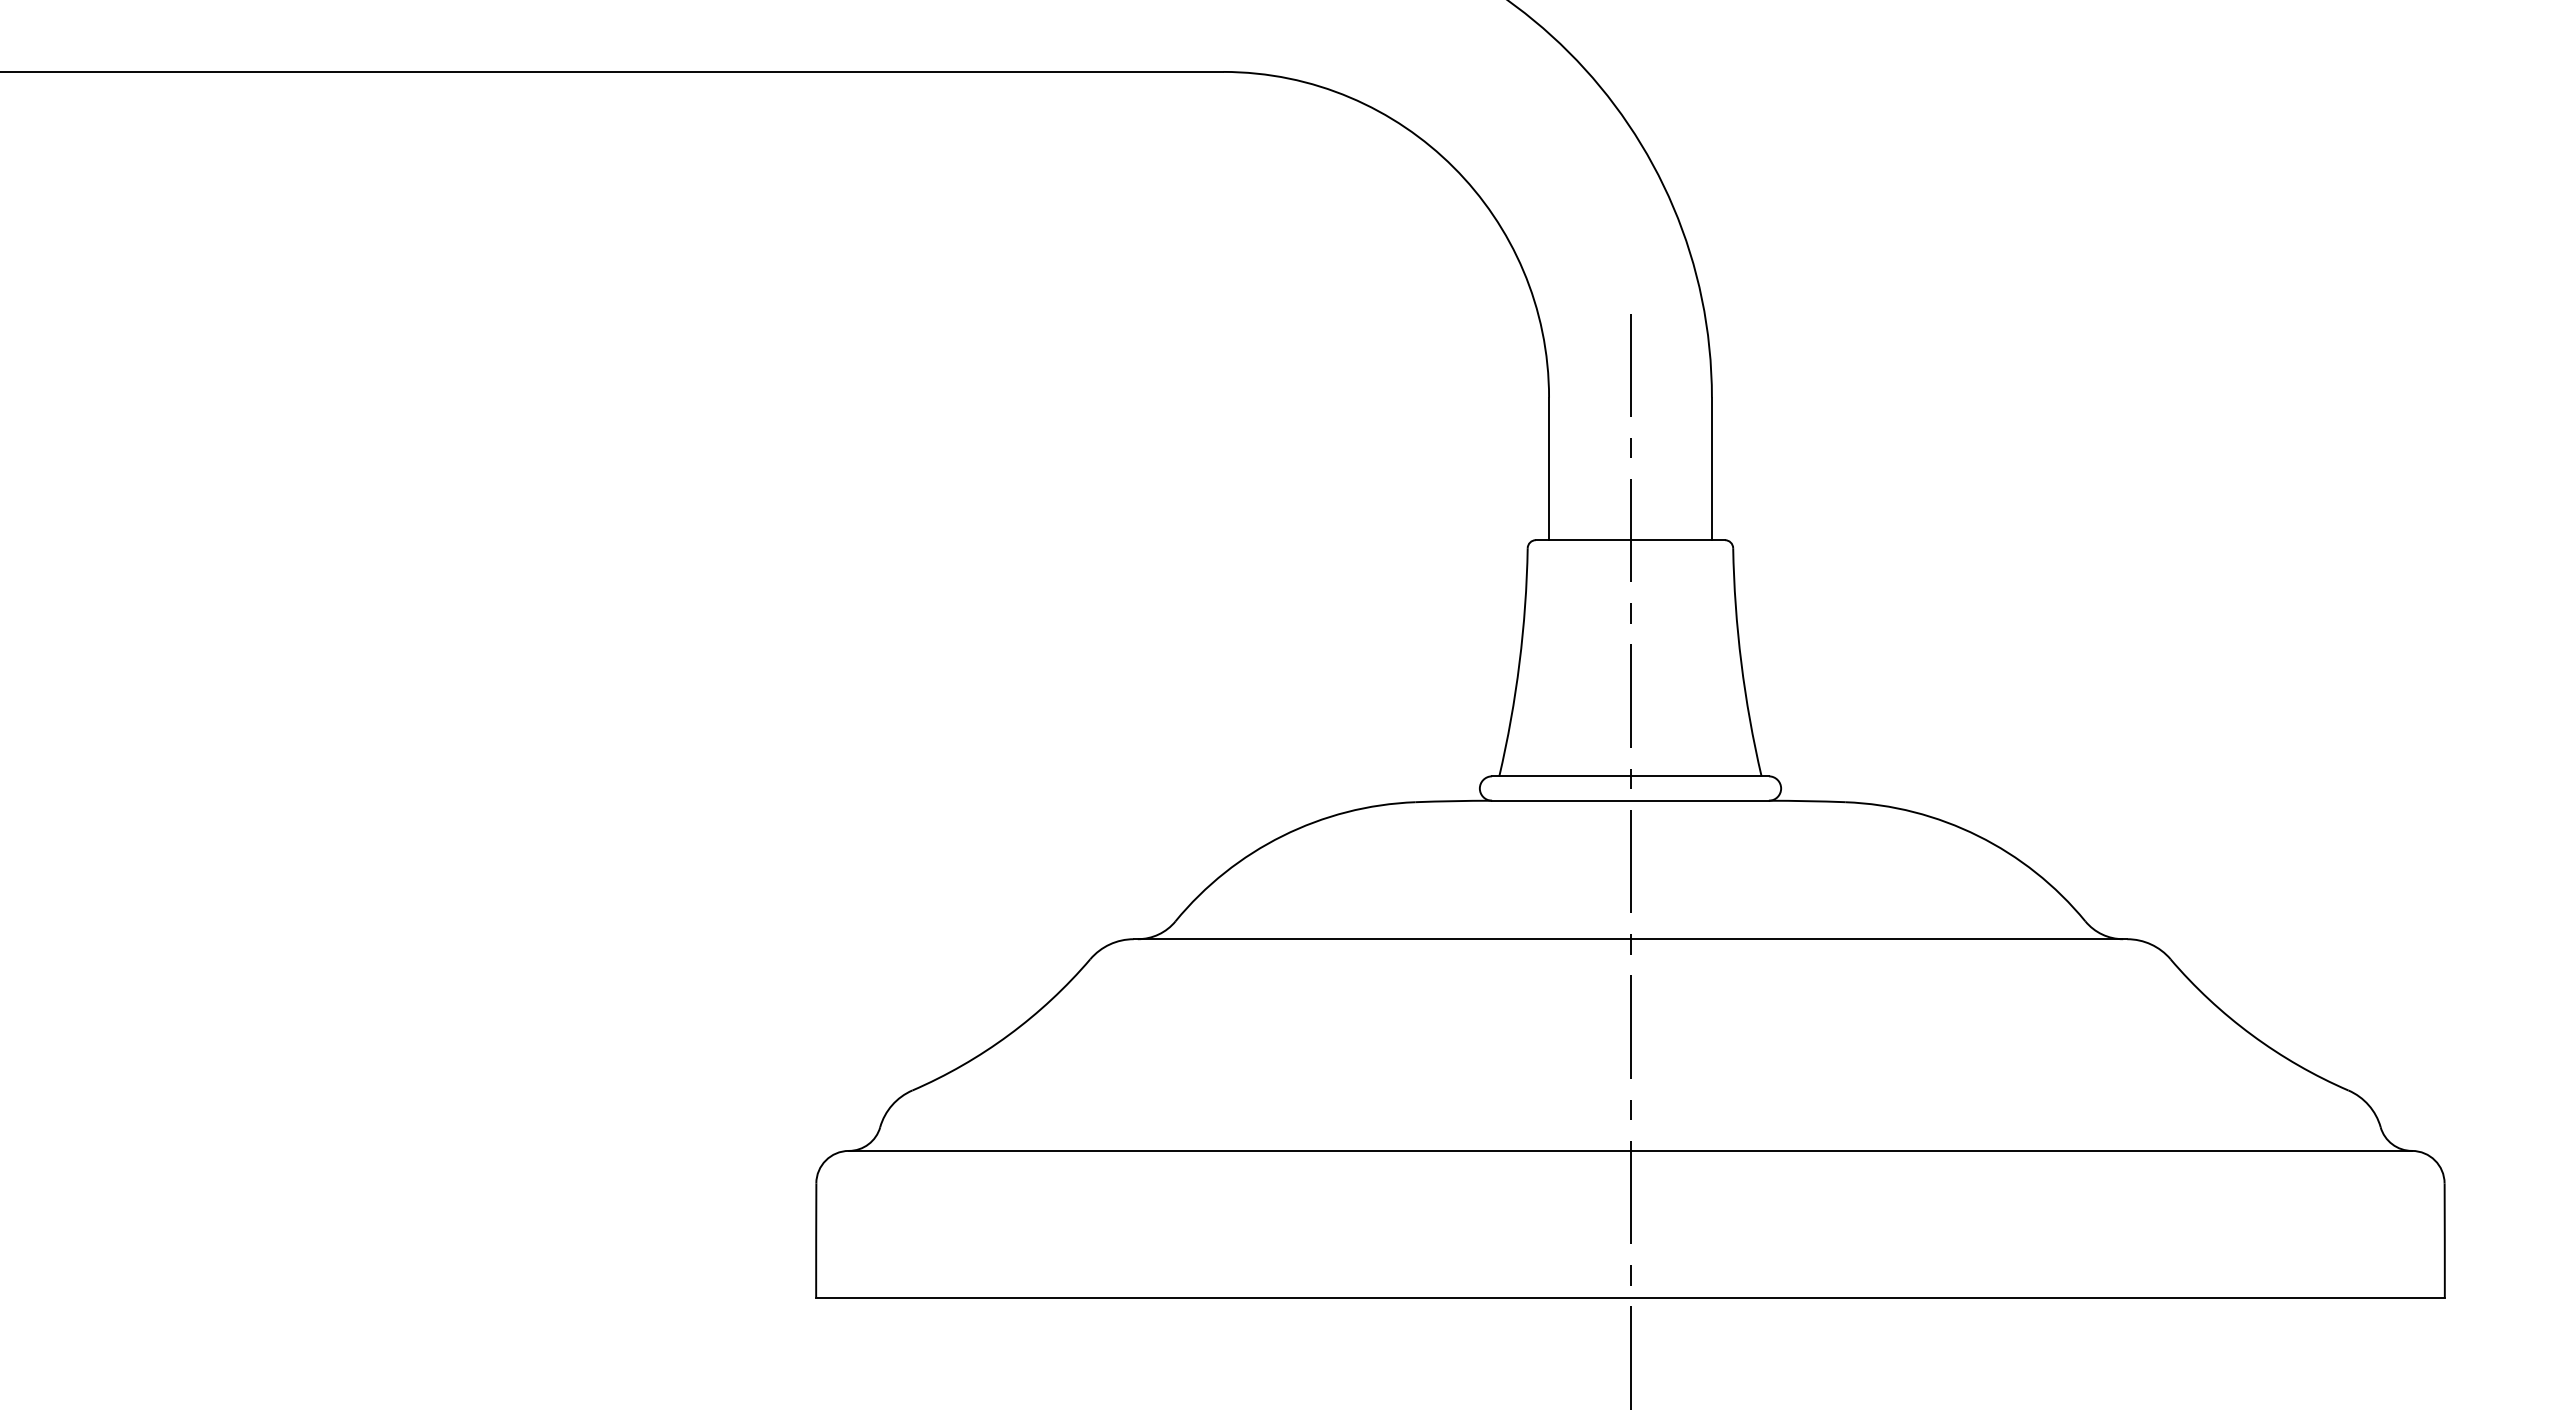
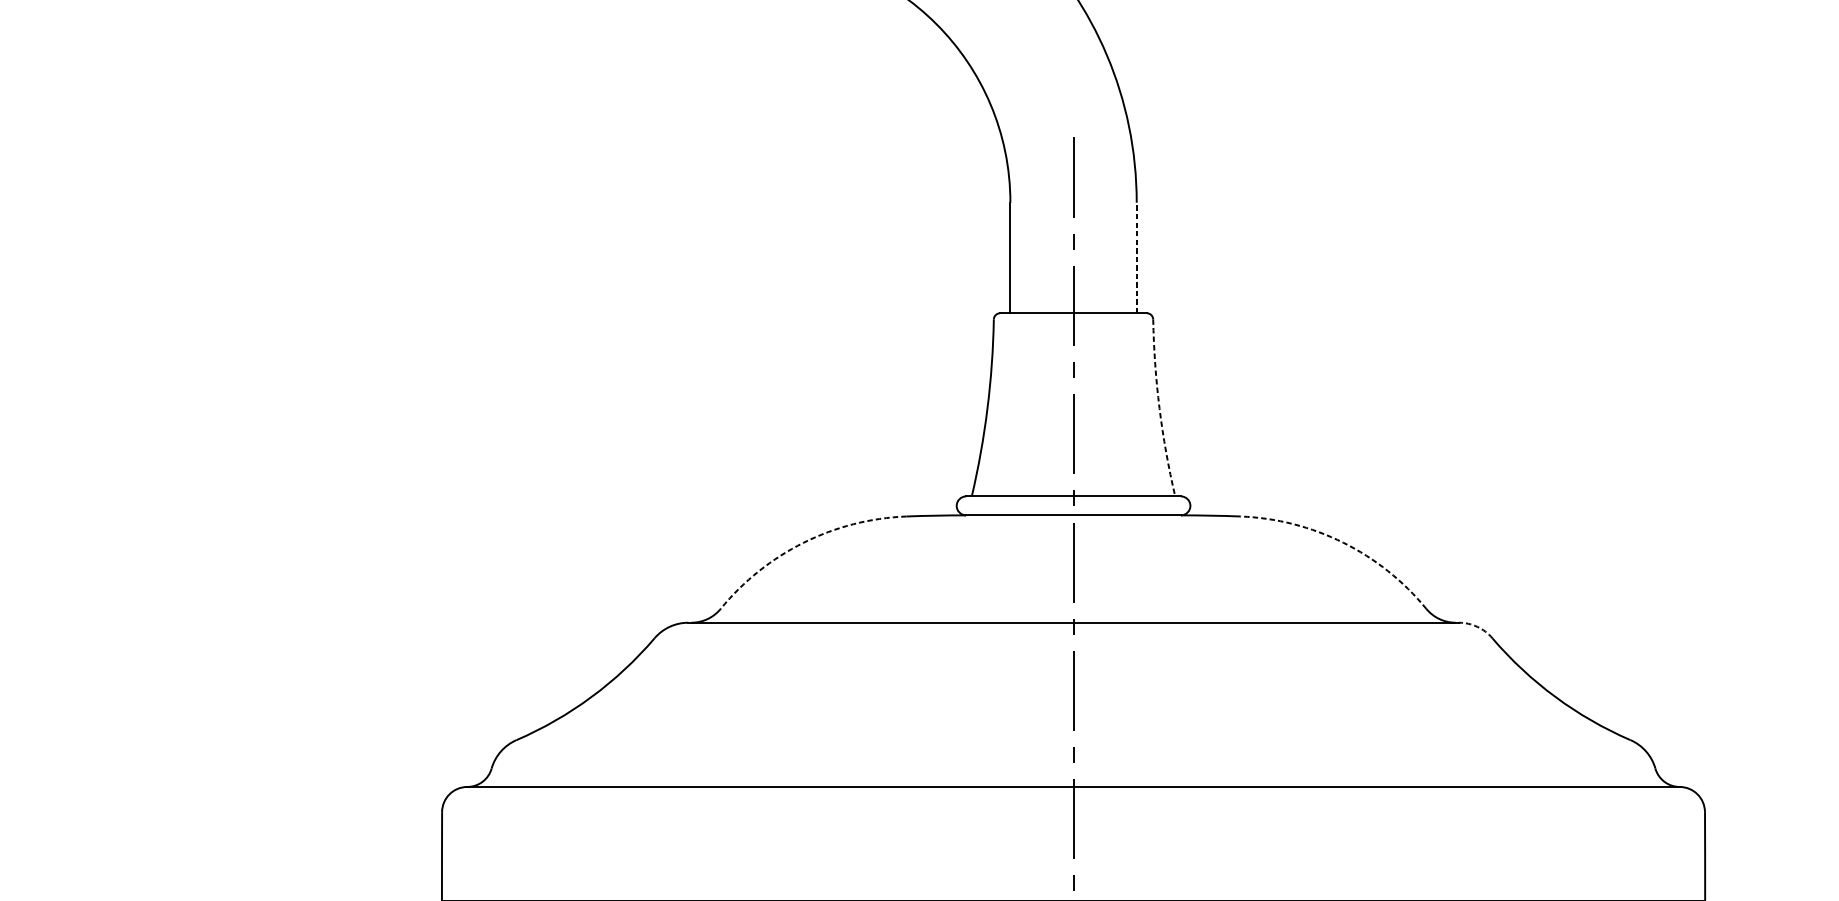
line: (1711, 468) -> (1136, 257), solid -> dashed
arc: (1741, 663) -> (1159, 408), solid -> dashed
arc: (1282, 836) -> (803, 543), solid -> dashed
arc: (1978, 836) -> (1343, 543), solid -> dashed
arc: (2151, 944) -> (1477, 626), solid -> dashed

